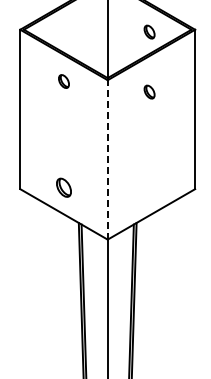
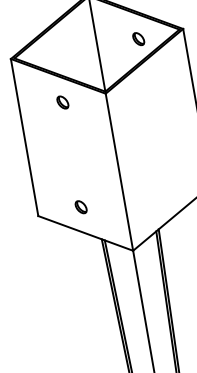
part: (149, 91) -> (148, 97), removed
line: (107, 159) -> (119, 171), dashed -> solid
part: (63, 187) -> (80, 206), size x0.71

